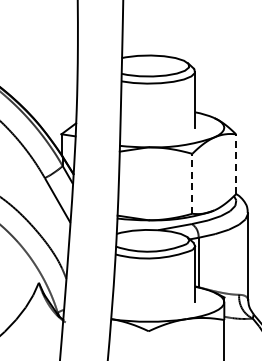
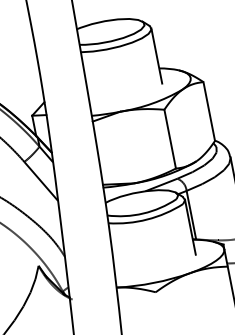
line: (236, 164) -> (209, 111), dashed -> solid
line: (192, 183) -> (170, 138), dashed -> solid

